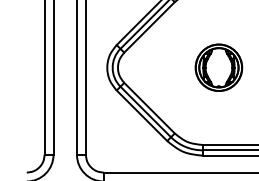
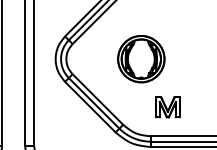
part: (218, 67) -> (140, 58), moved
part: (219, 115) -> (167, 106), added

